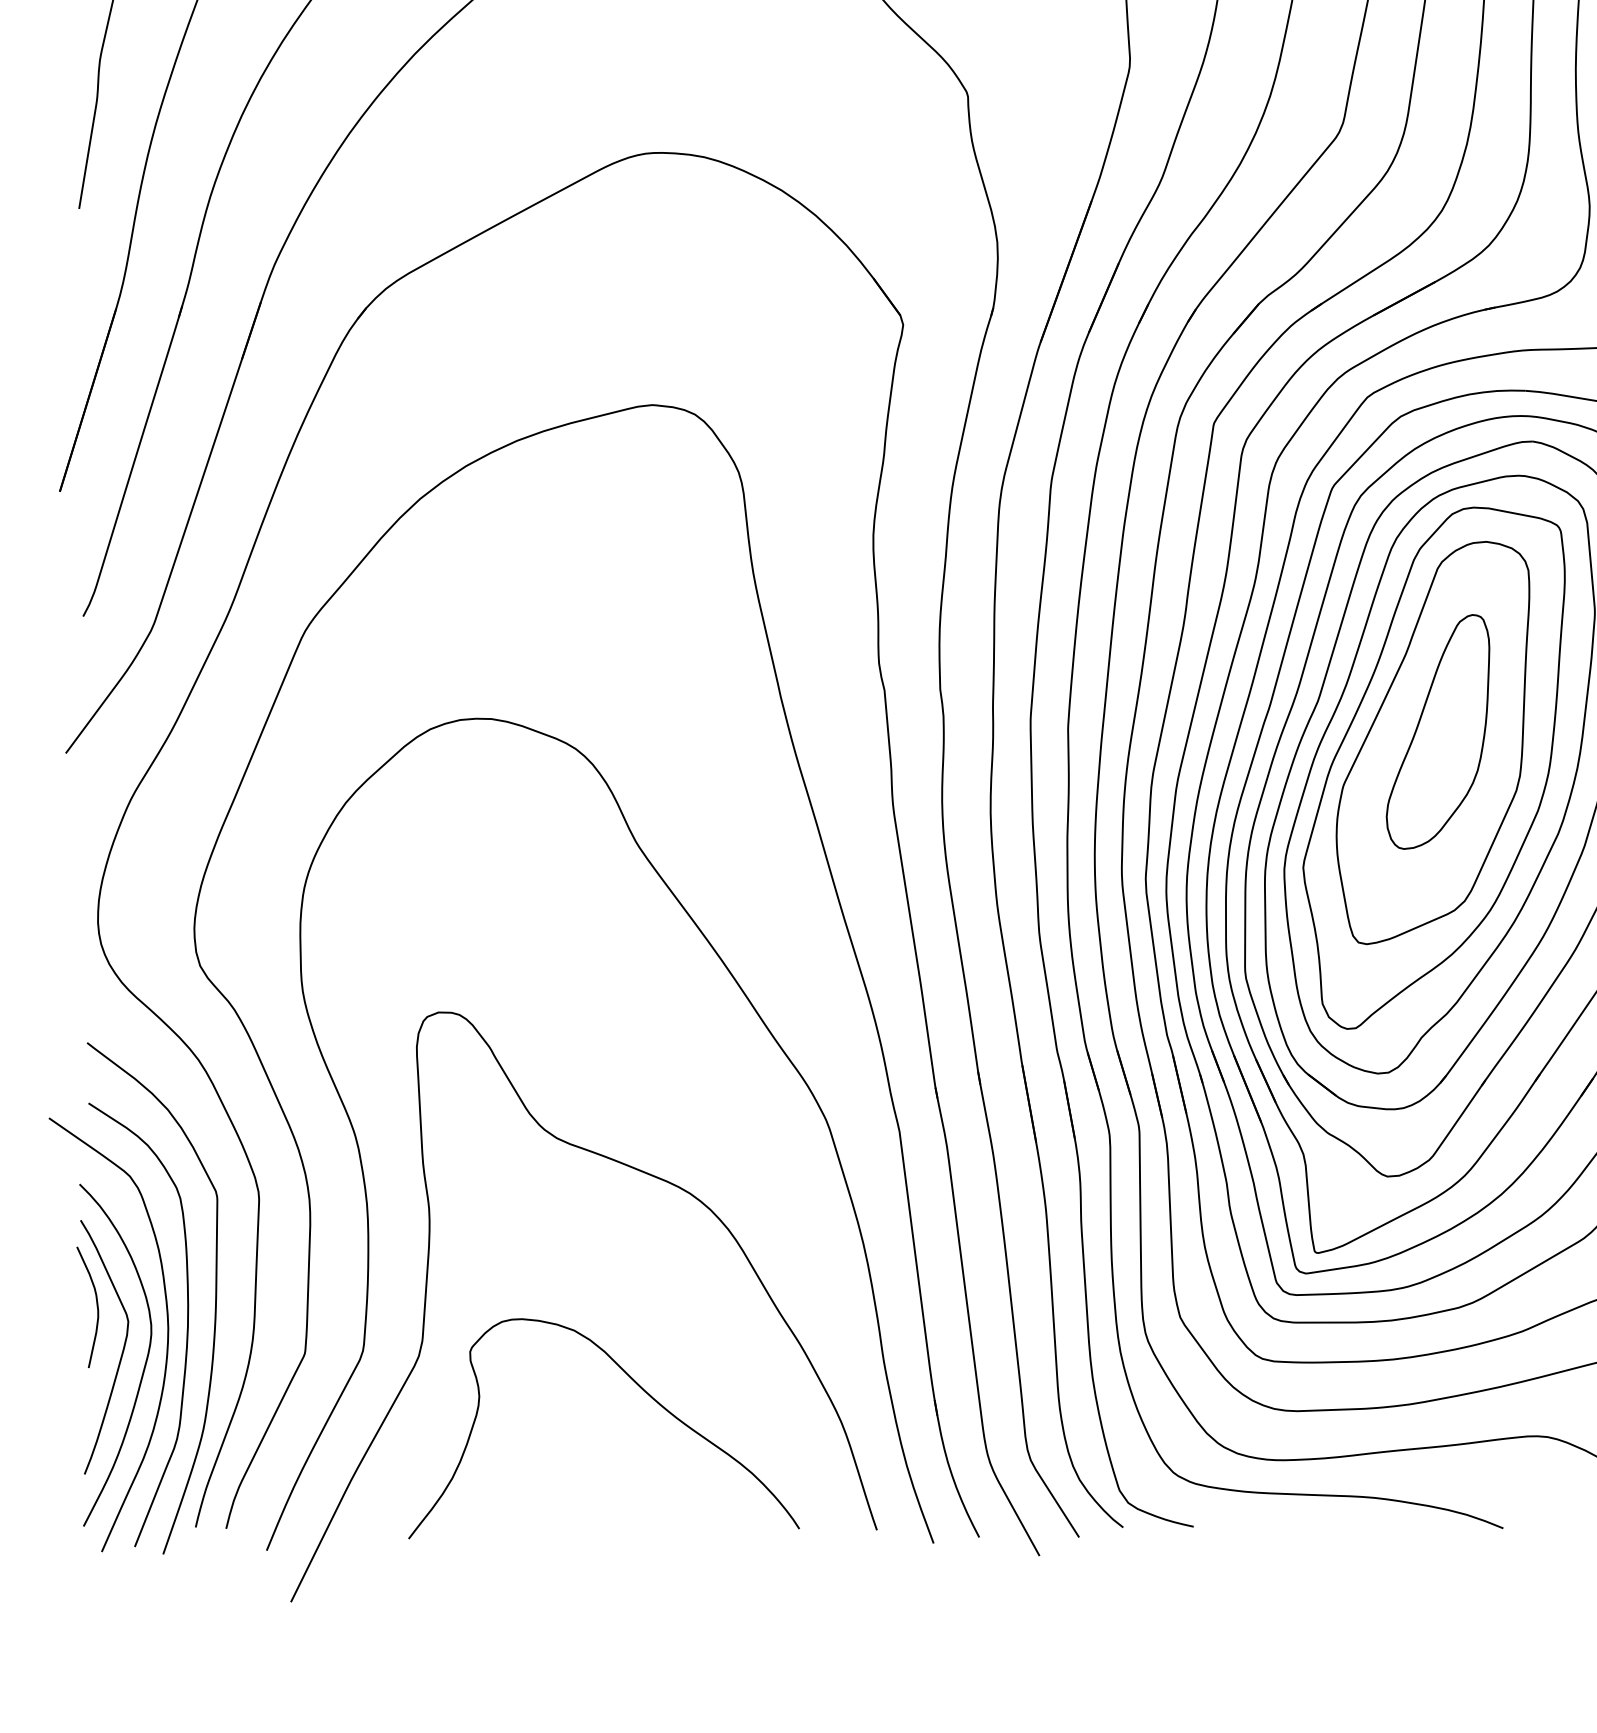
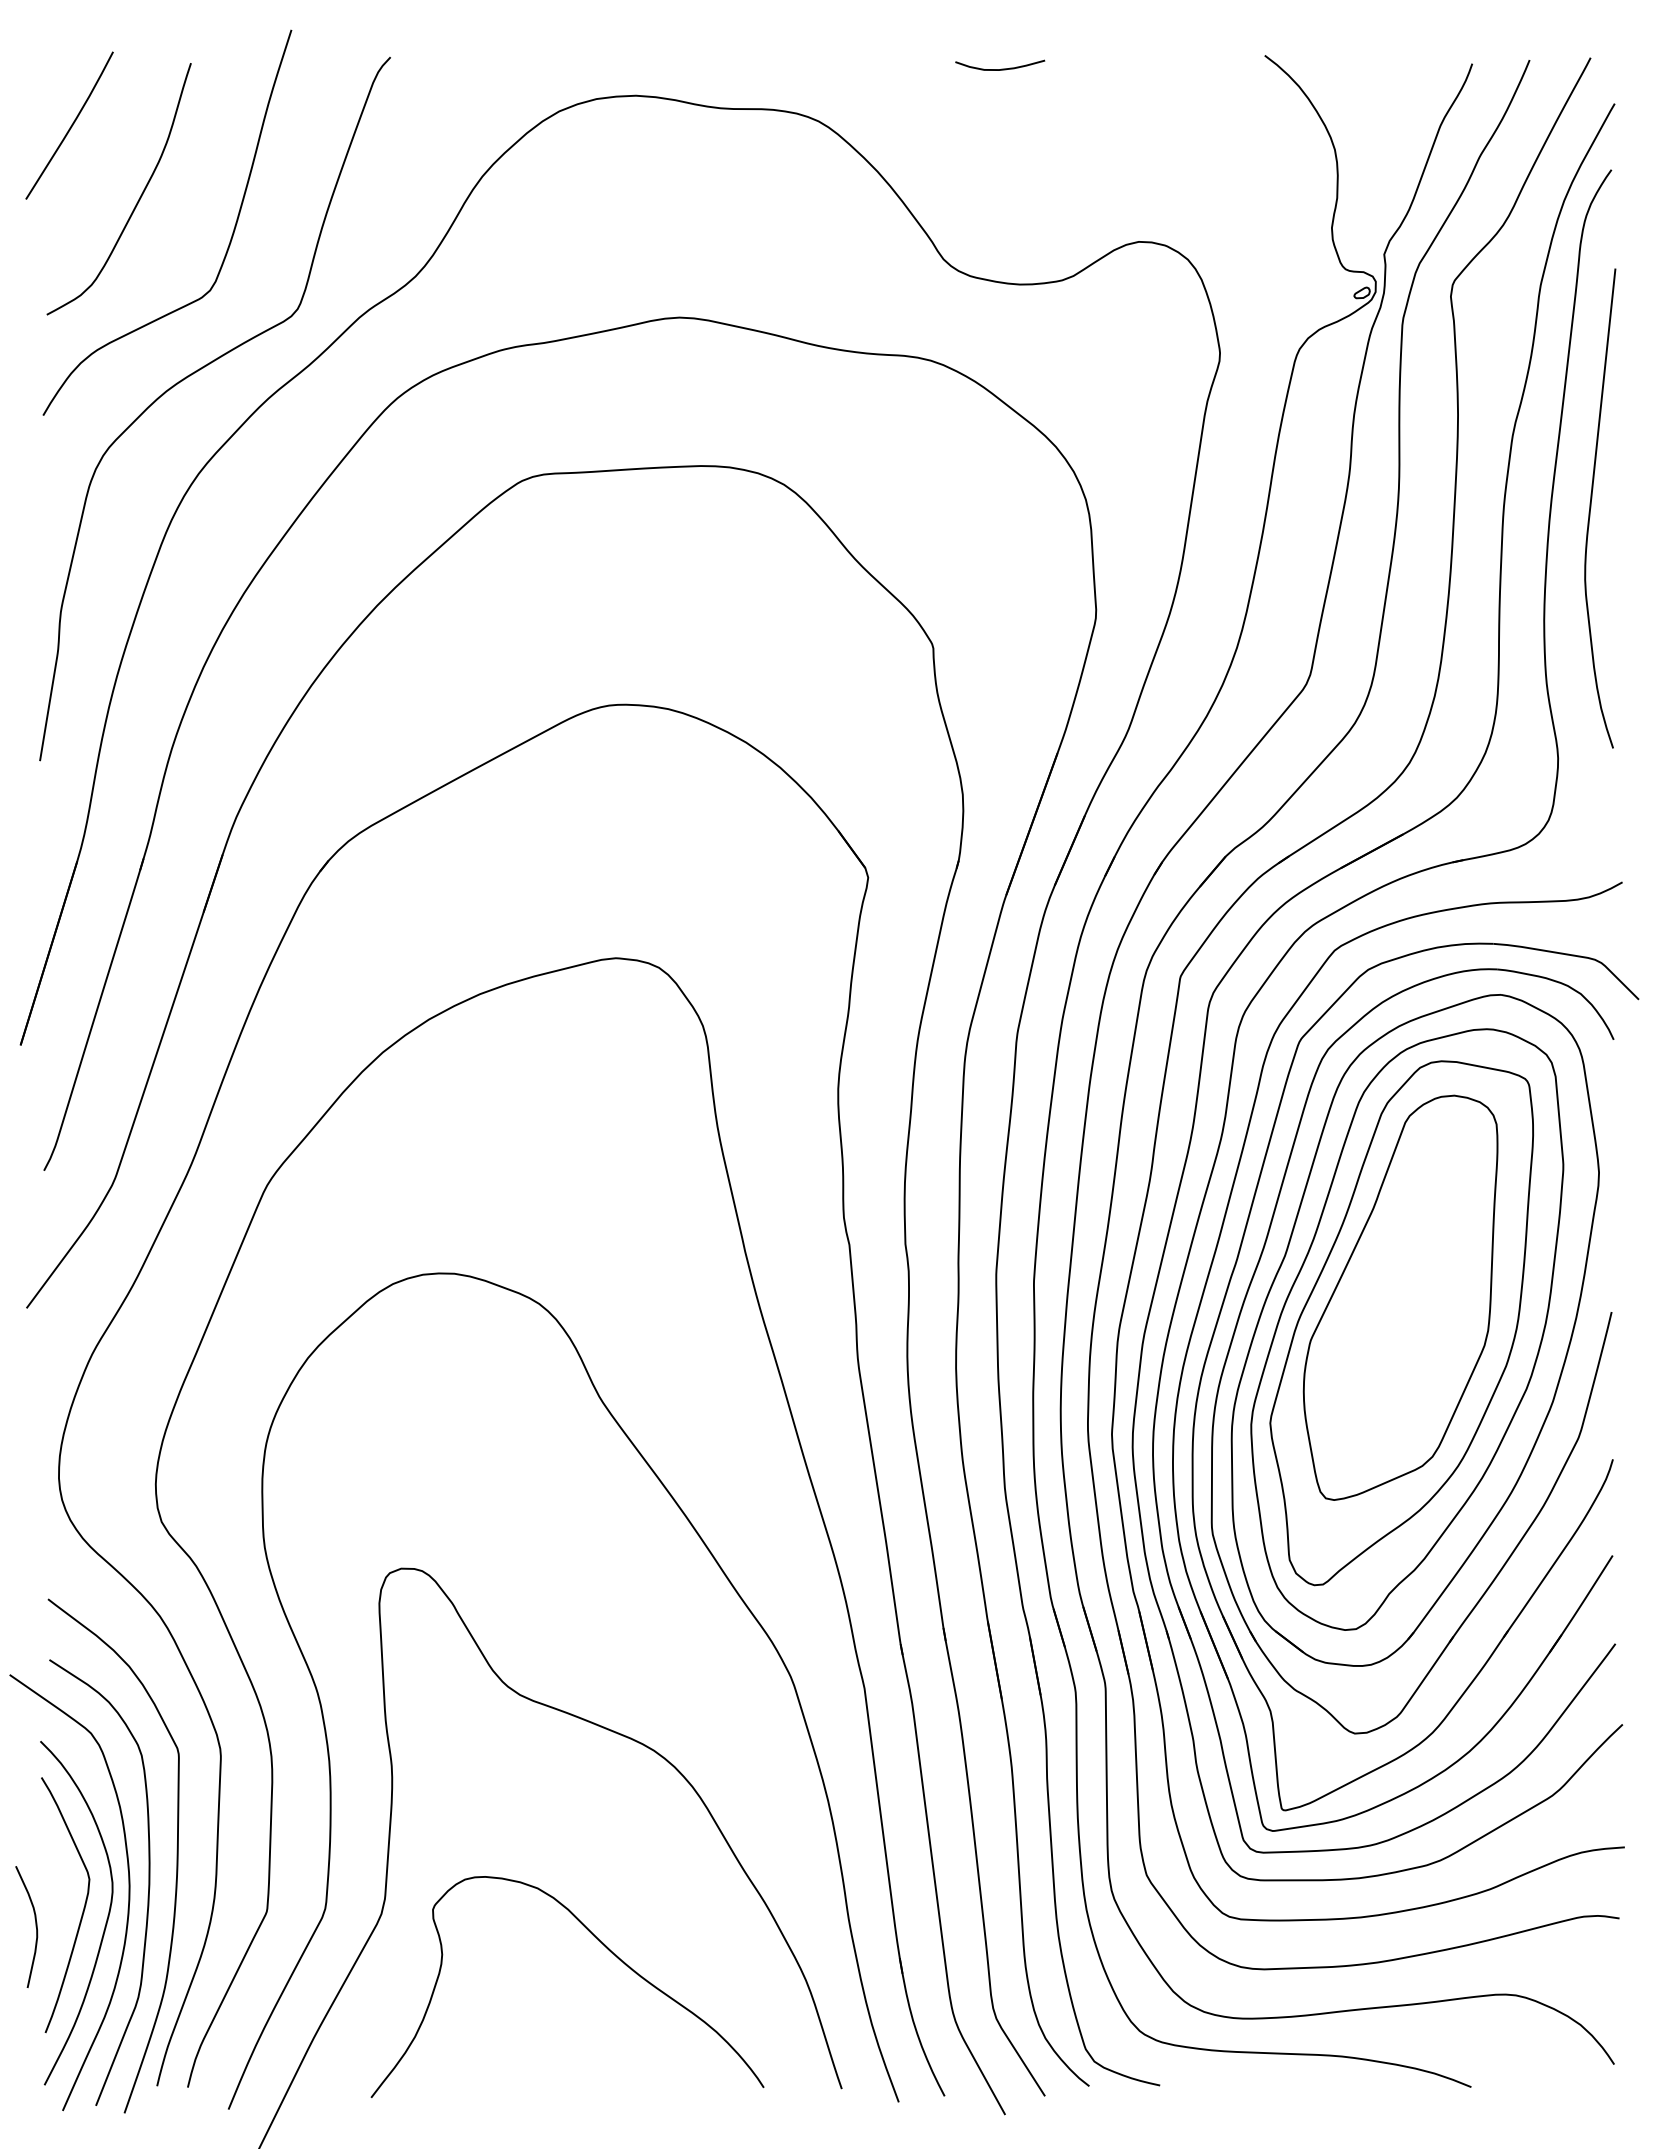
part: (1437, 731) -> (1405, 1286), removed
curve: (96, 1306) -> (35, 1926), moved

